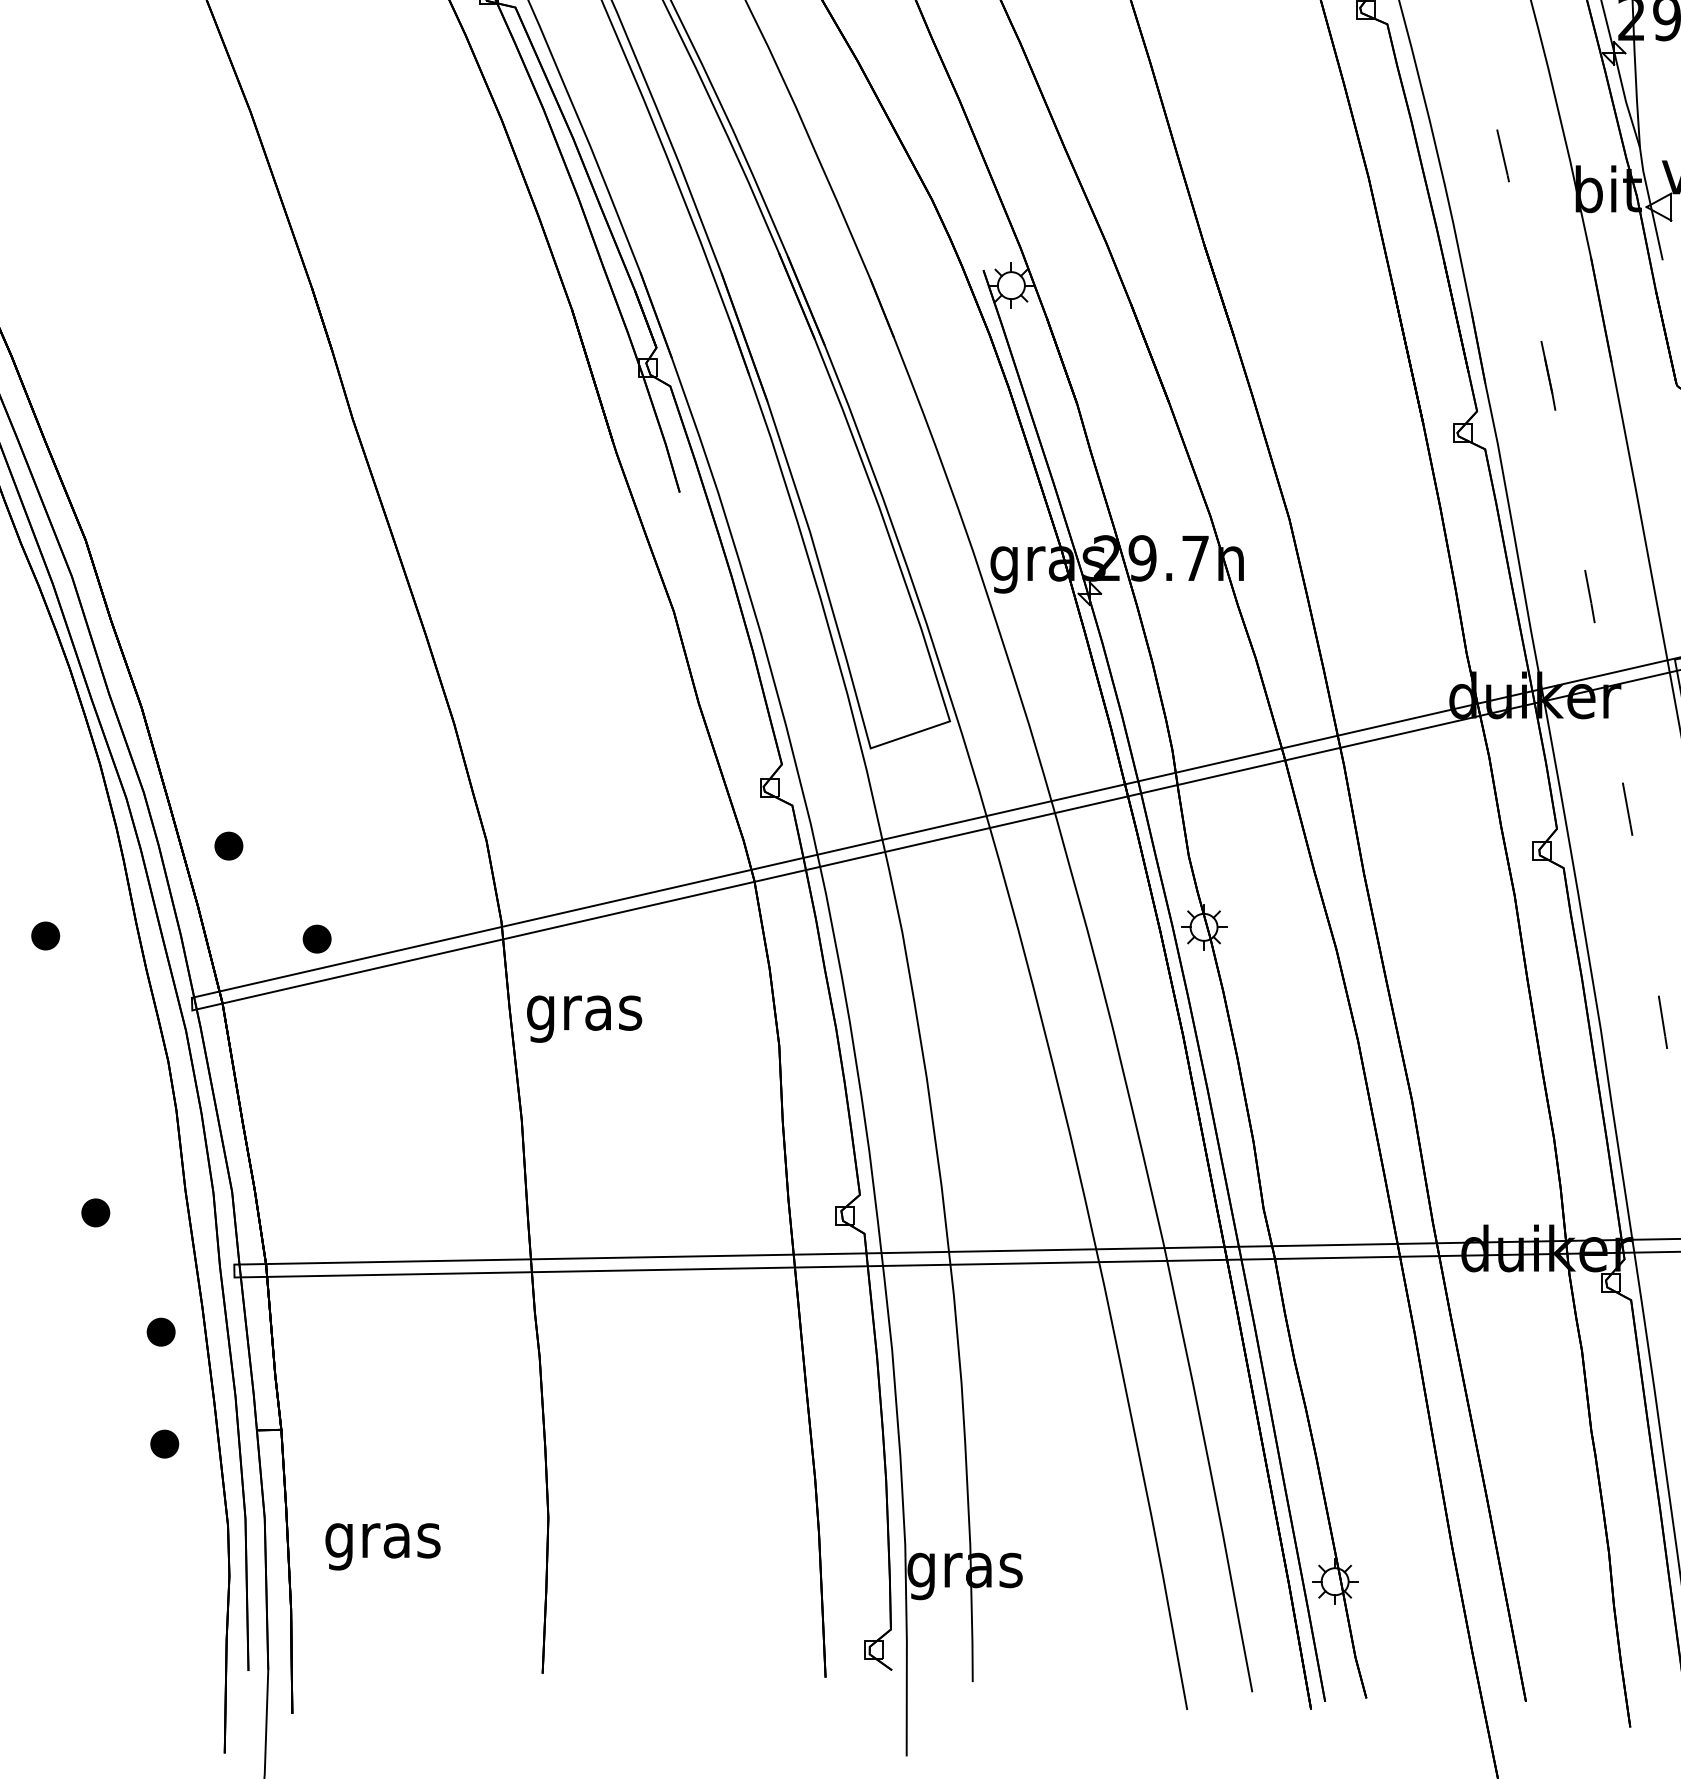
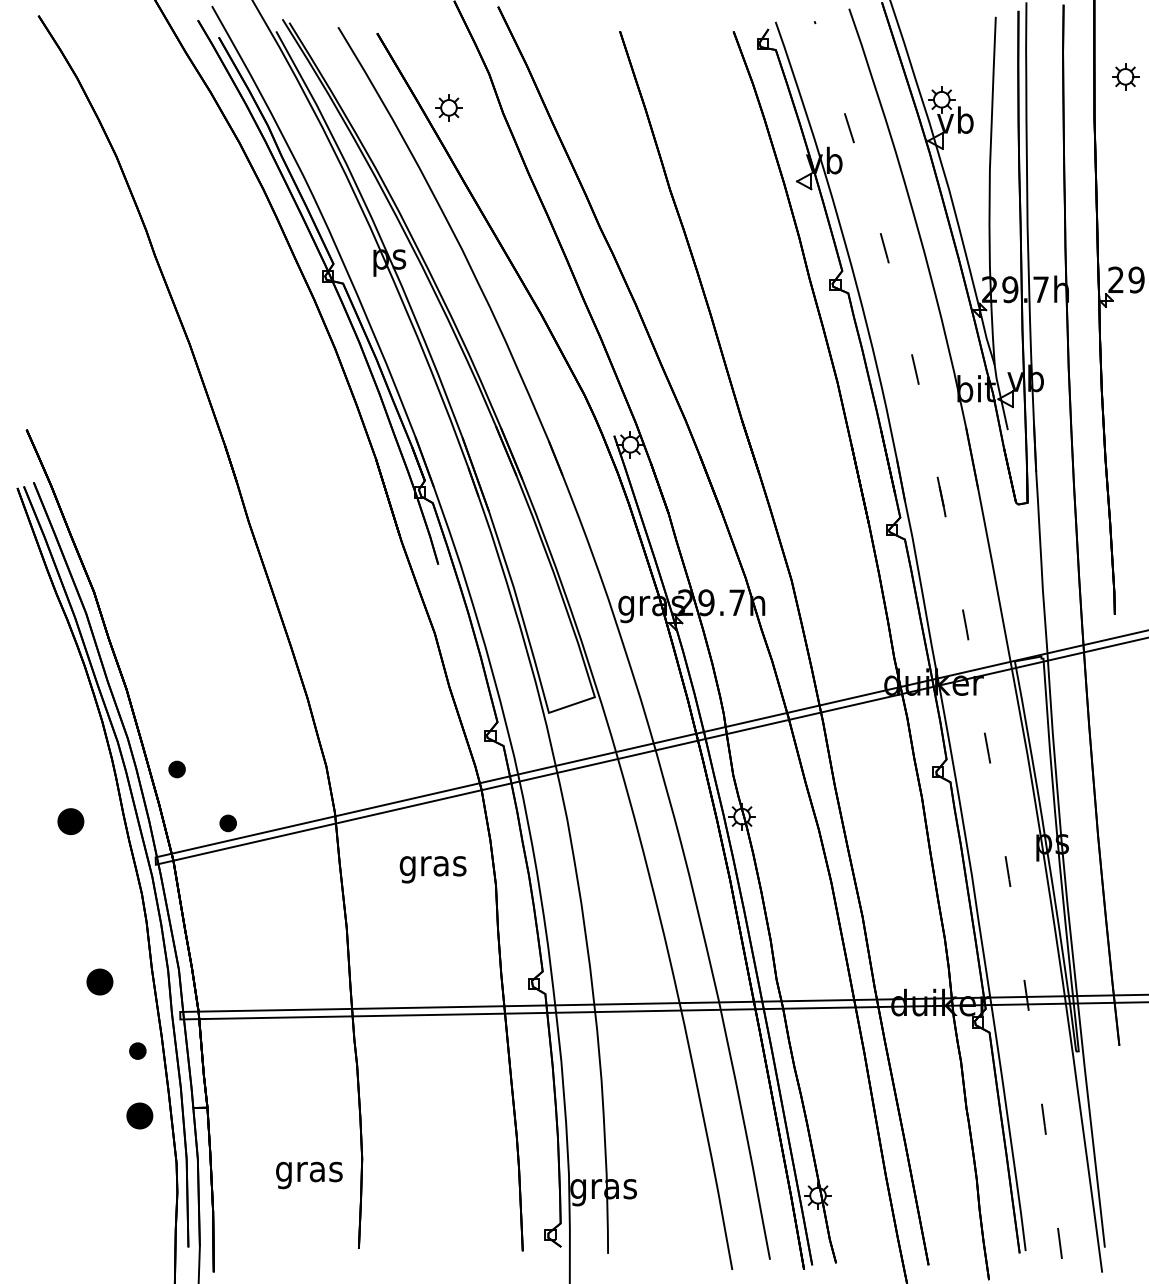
part: (44, 935) -> (70, 821), size x1.6
text: (583, 1018) -> (432, 869), moved
part: (94, 1212) -> (99, 981), size x1.6
part: (164, 1443) -> (139, 1115), size x1.6
text: (383, 1546) -> (309, 1175), moved

